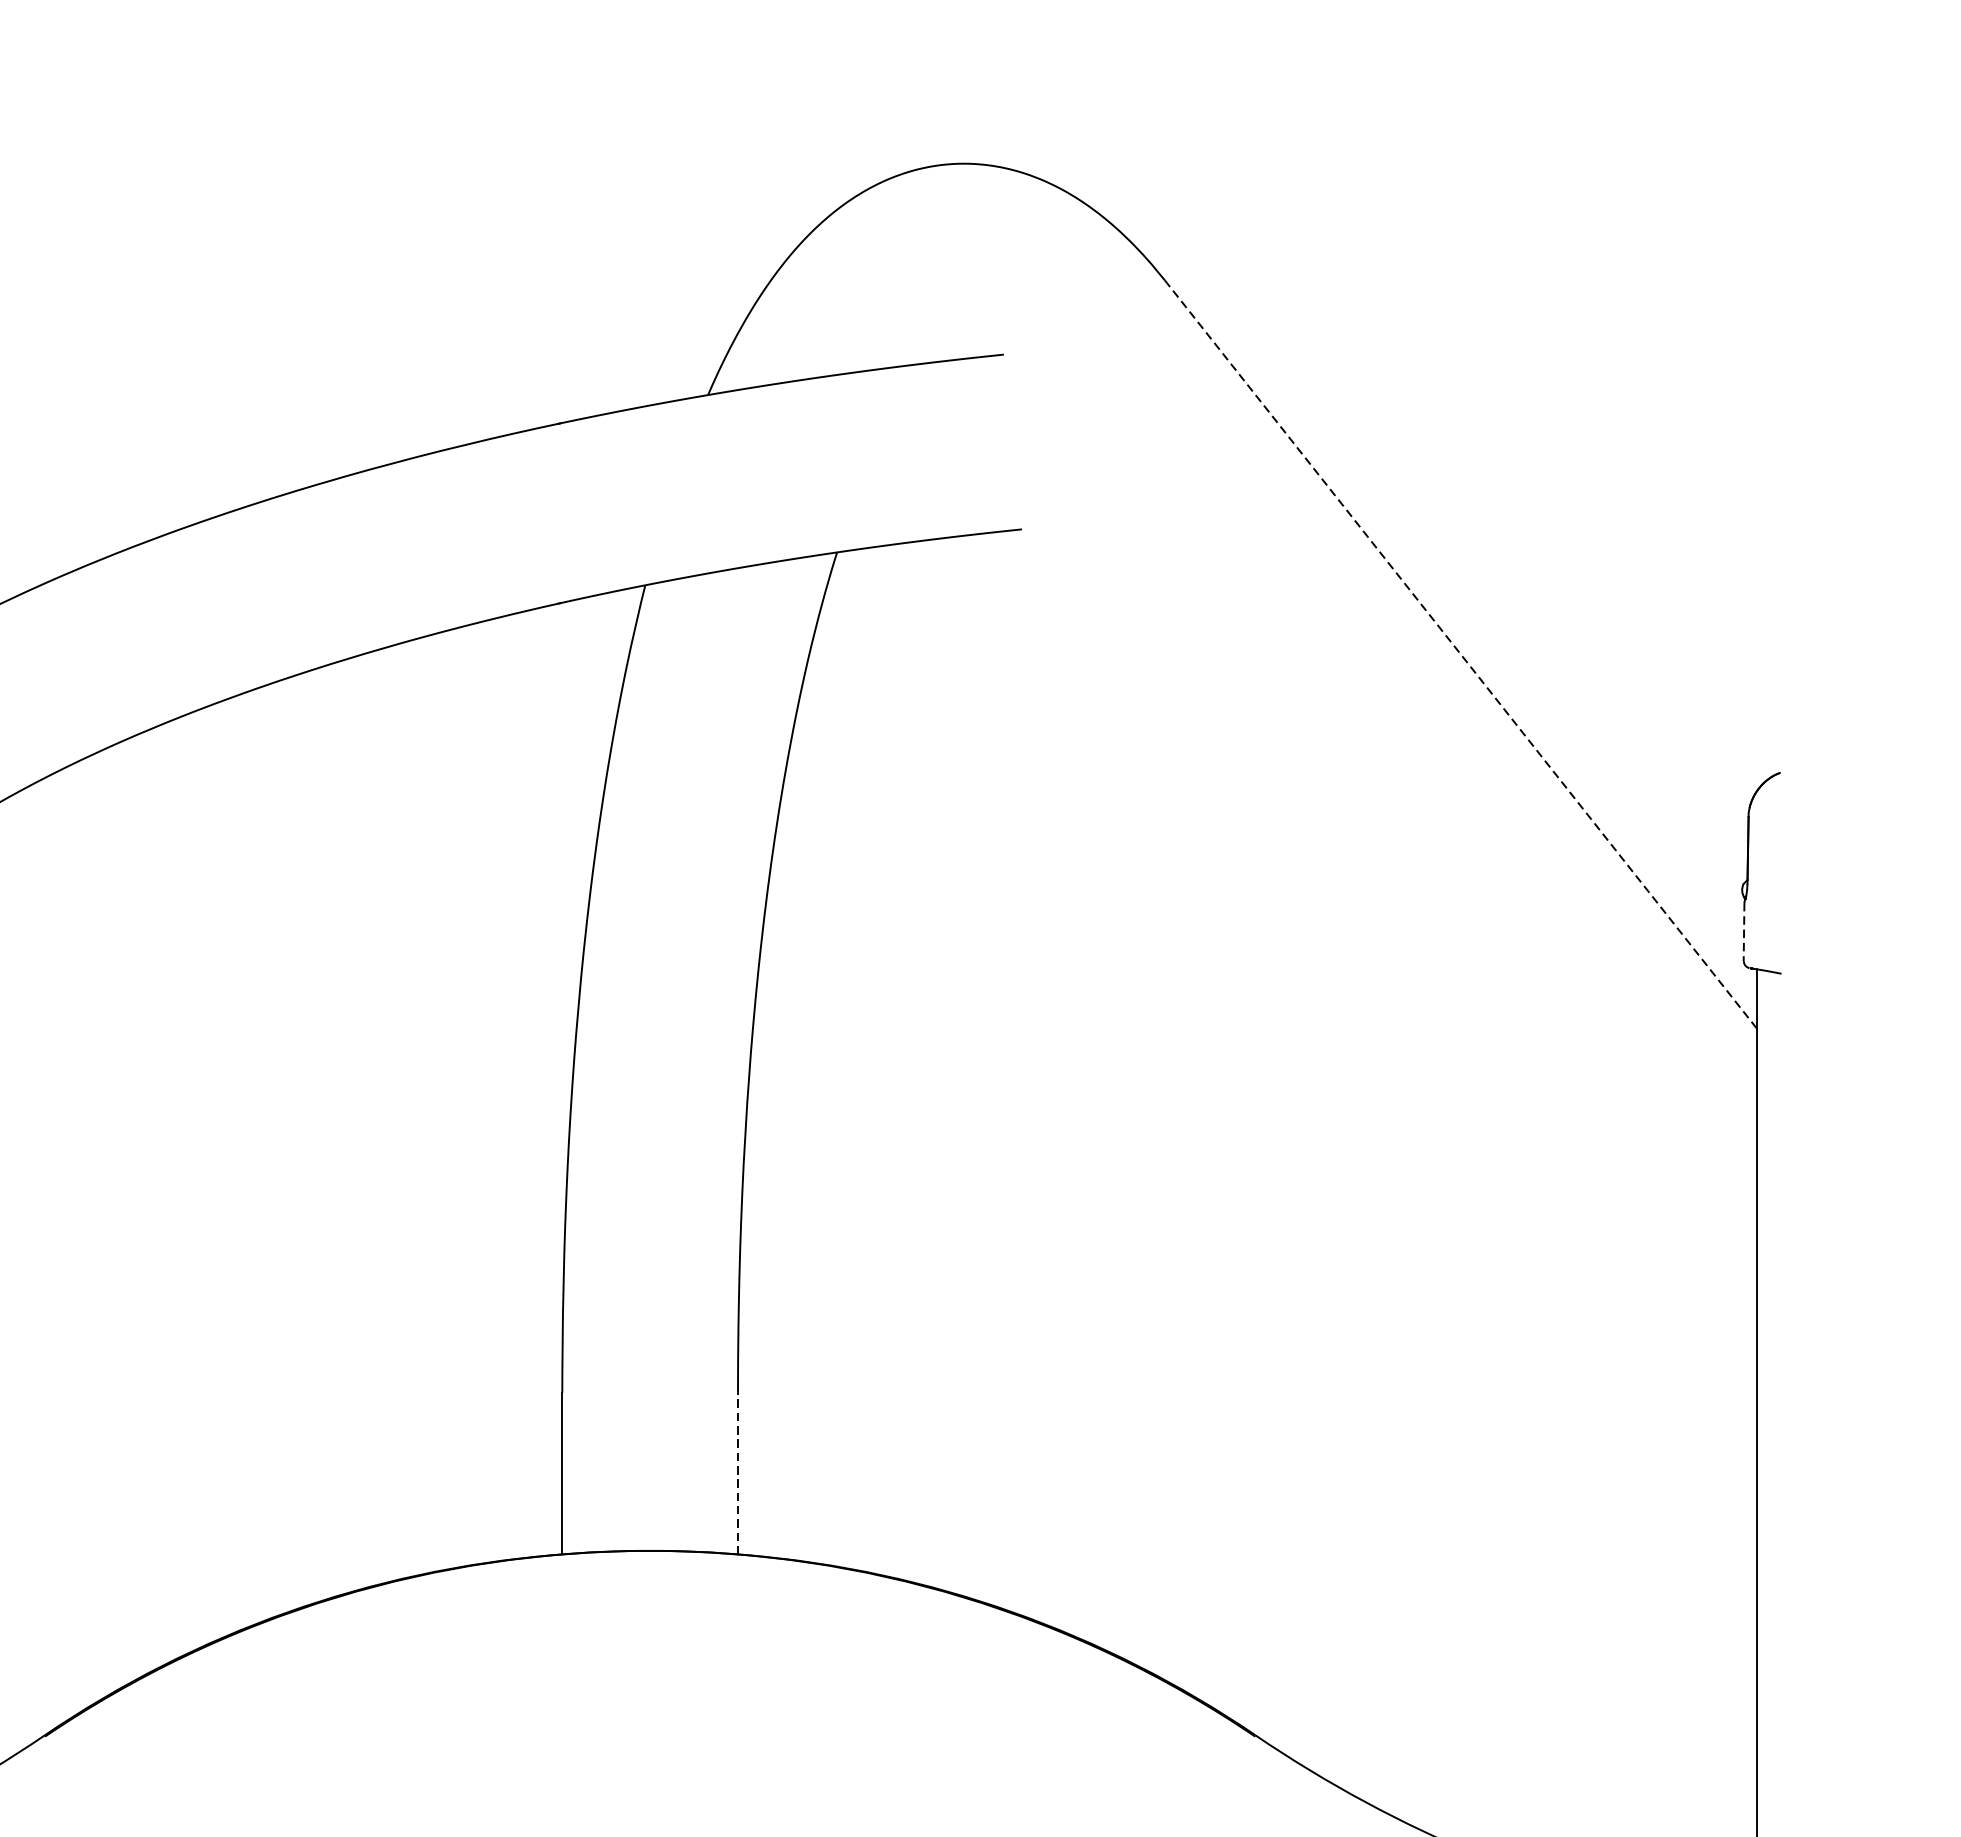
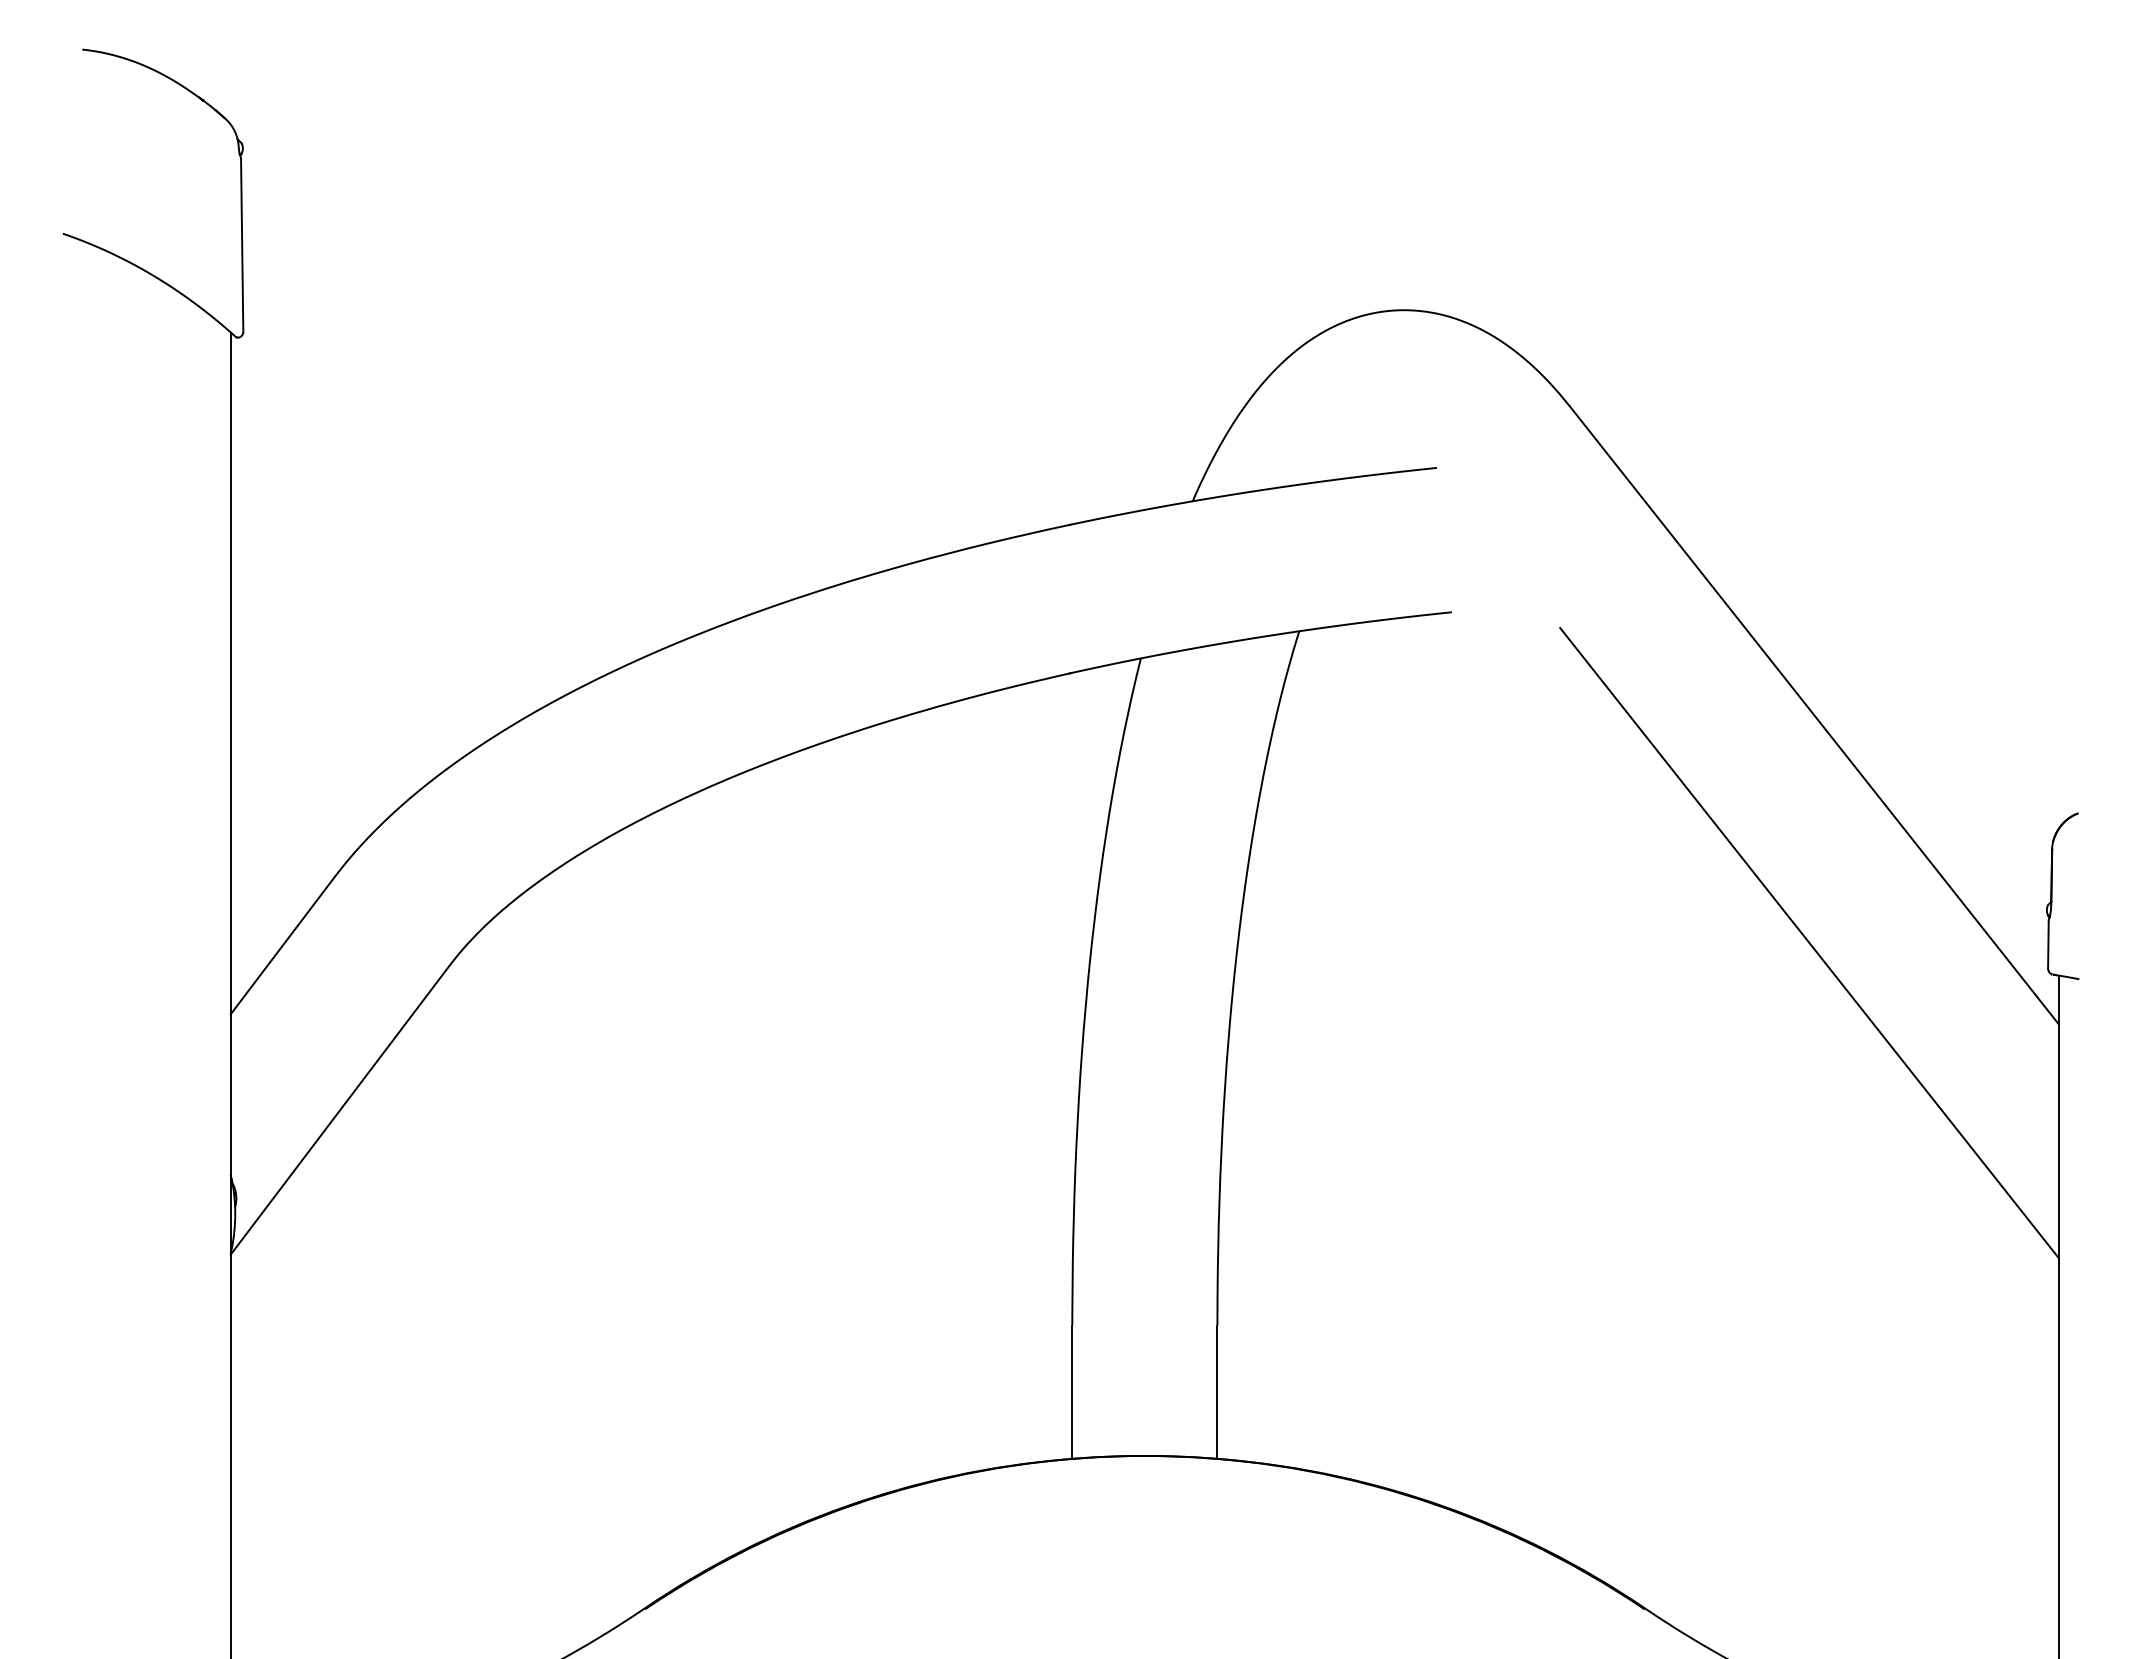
line: (1460, 654) -> (1814, 715), dashed -> solid
line: (1454, 930) -> (1809, 943), added
line: (1744, 932) -> (2048, 945), dashed -> solid
line: (738, 1474) -> (1217, 1392), dashed -> solid

